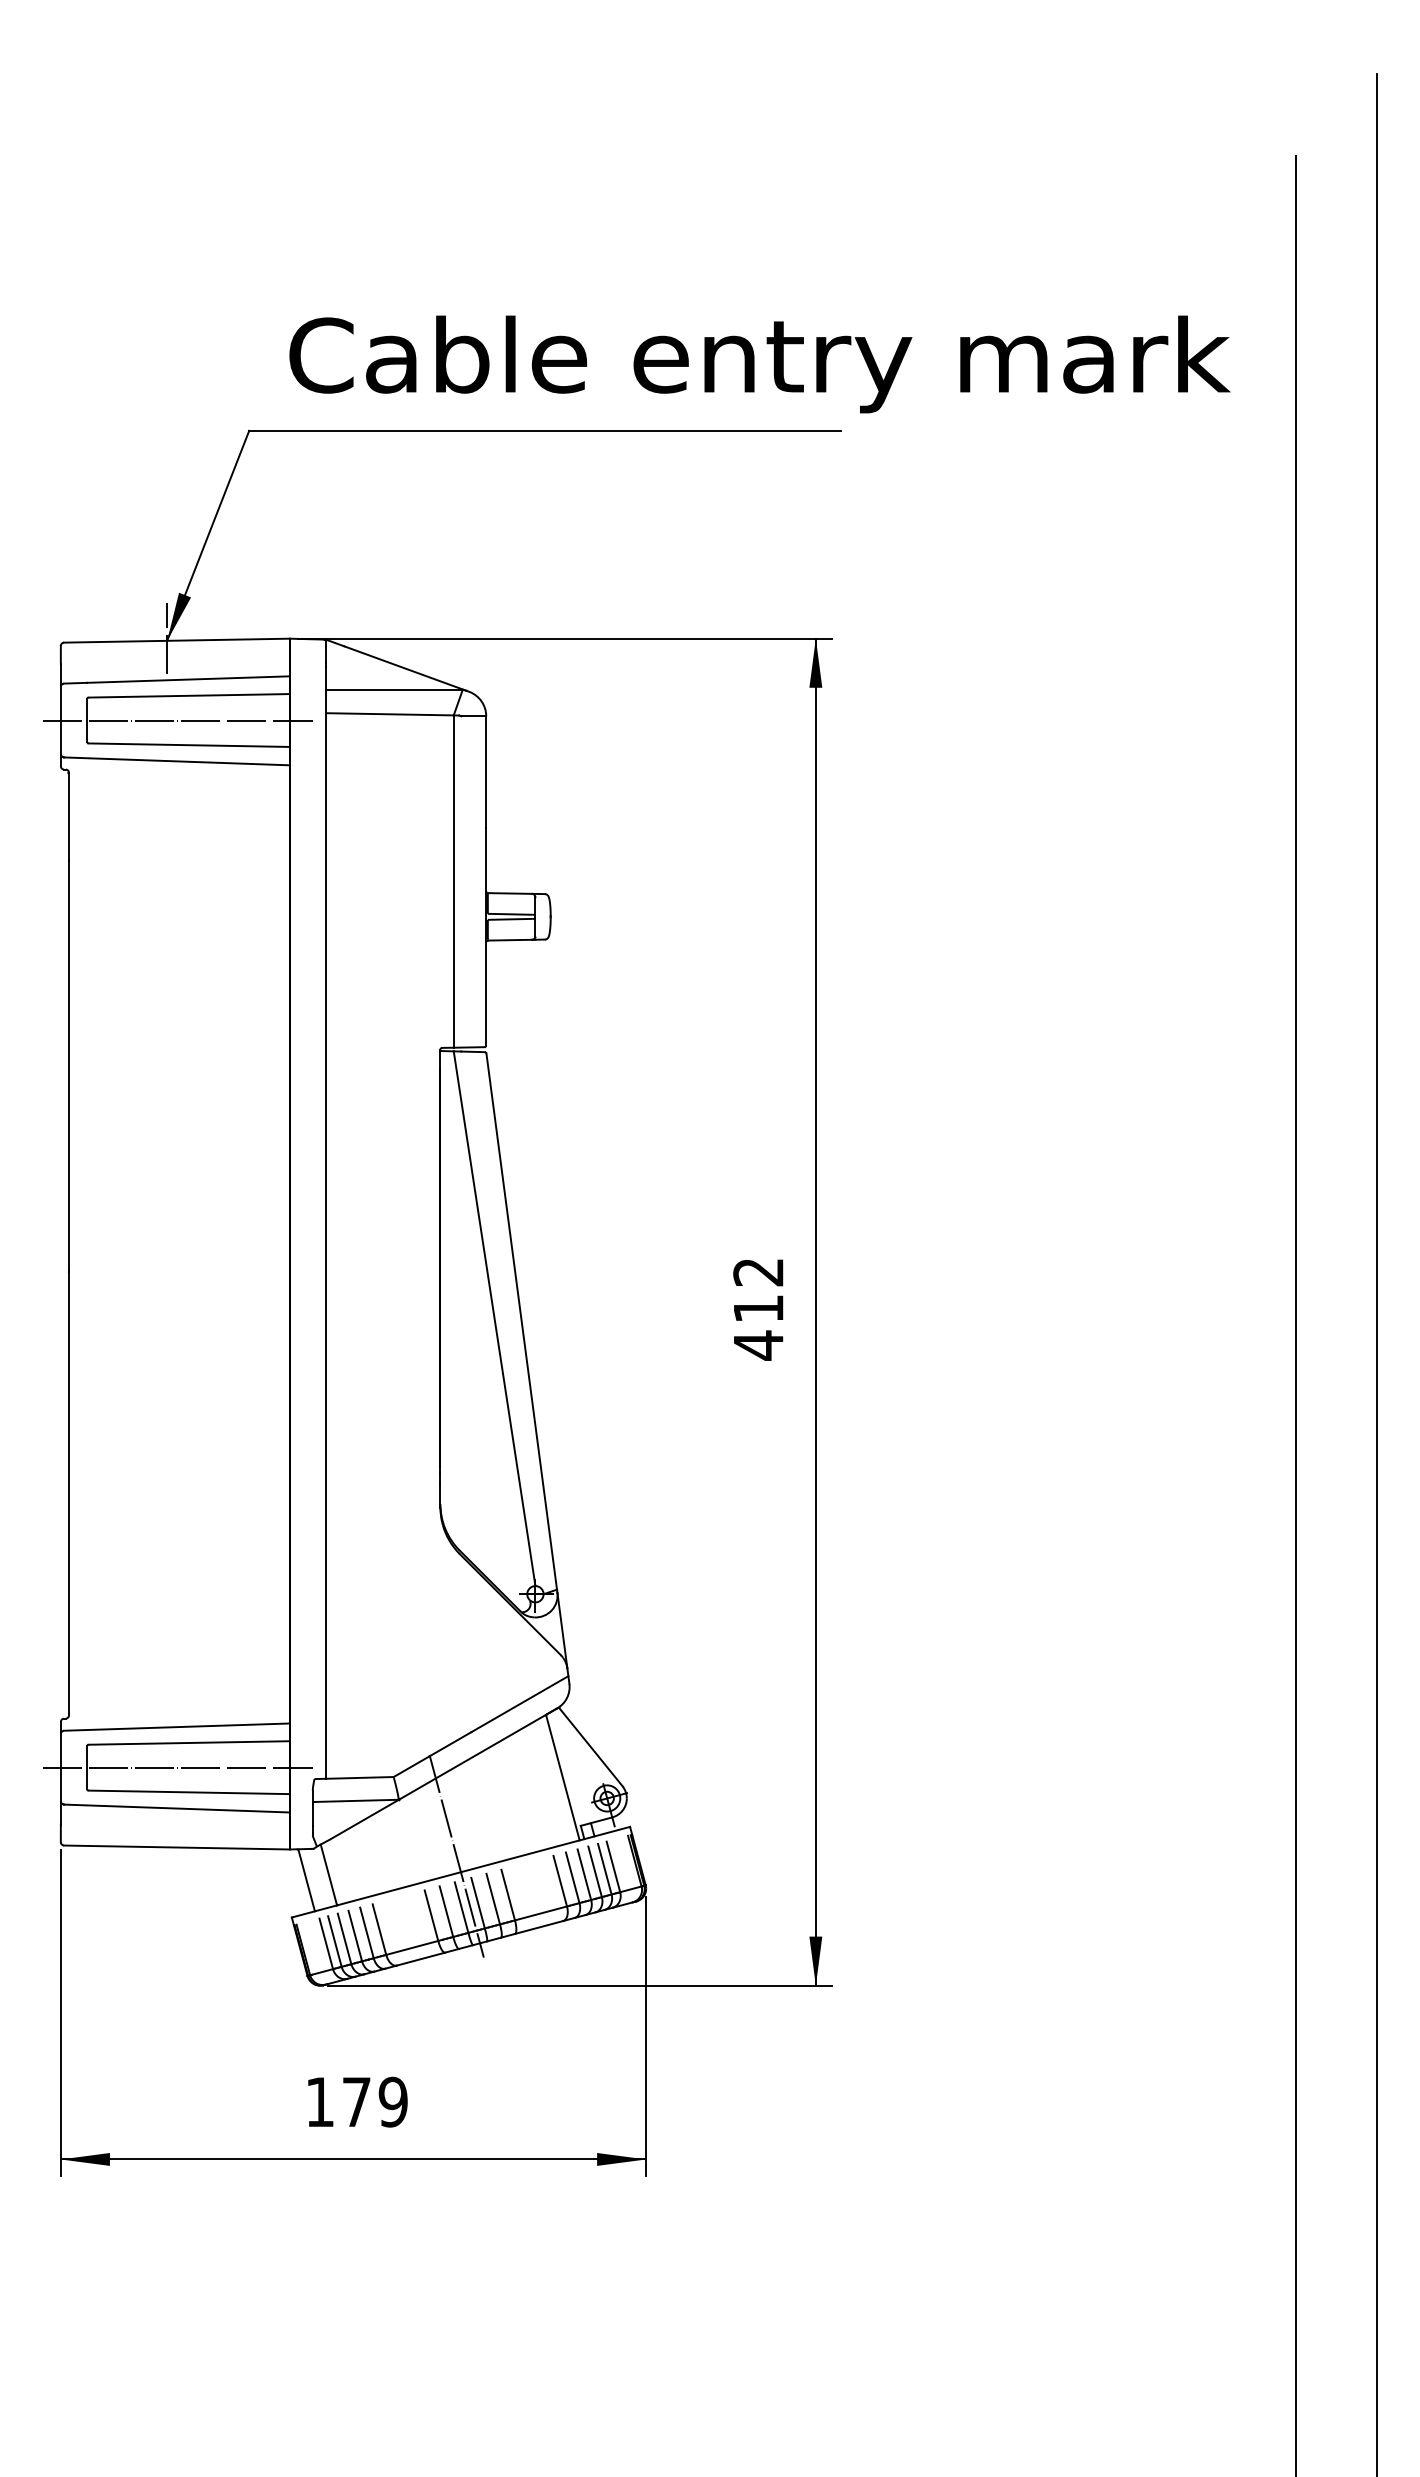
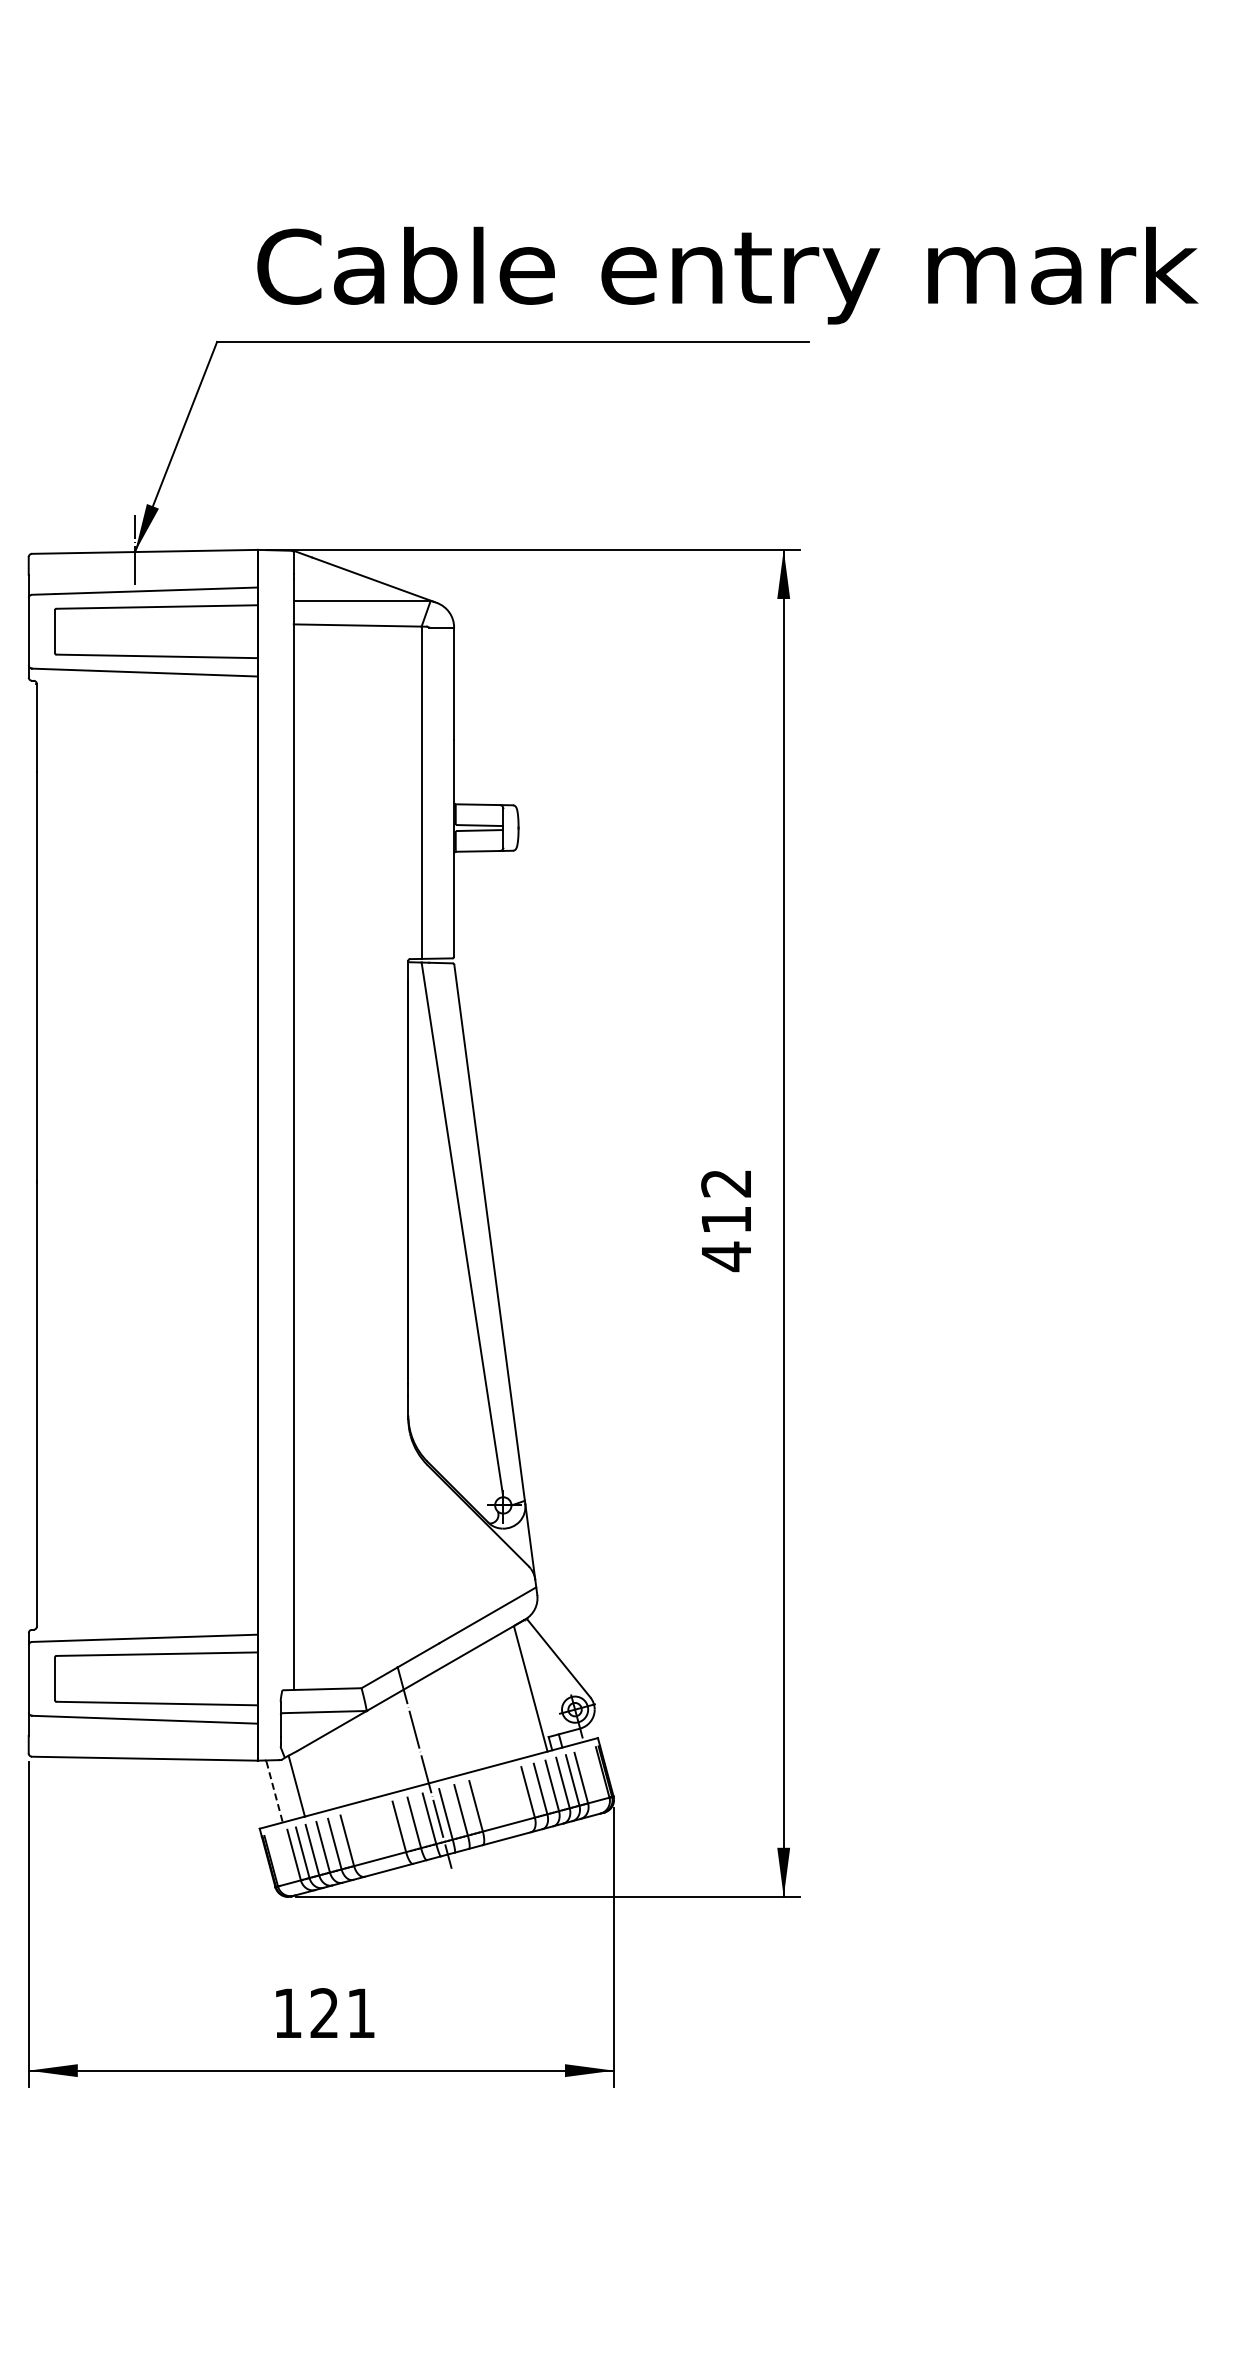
line: (175, 720) -> (143, 631), removed
line: (175, 1767) -> (143, 1678), removed
line: (306, 1881) -> (274, 1792), solid -> dashed
text: (374, 2101) -> (342, 2012), 179 -> 121

